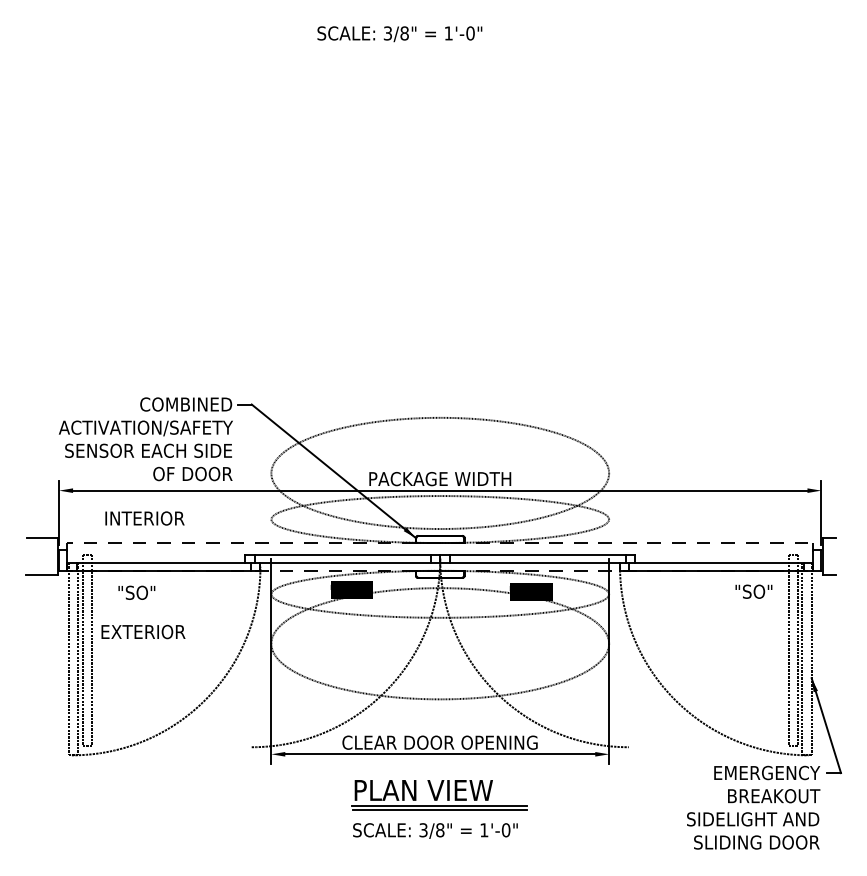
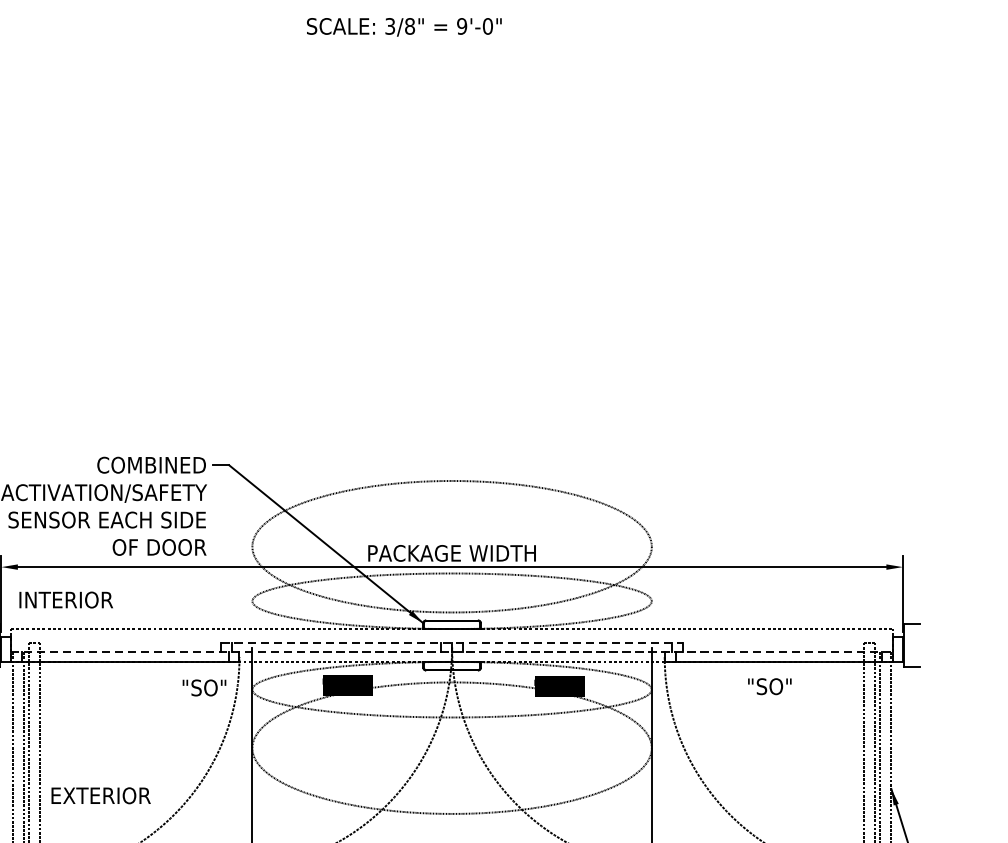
text: (448, 33) -> (461, 26), 1'-0" -> 9'-0"
text: (144, 518) -> (65, 600), moved
line: (440, 554) -> (452, 642), solid -> dashed
line: (440, 562) -> (452, 652), solid -> dashed
text: (753, 591) -> (769, 686), moved
text: (136, 592) -> (204, 687), moved
text: (143, 631) -> (101, 795), moved

